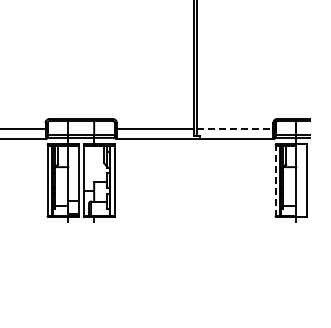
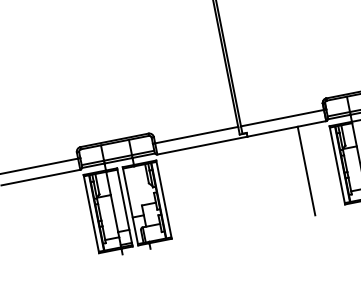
line: (235, 128) -> (282, 117), dashed -> solid
line: (247, 180) -> (307, 171), added
line: (275, 180) -> (337, 165), dashed -> solid

